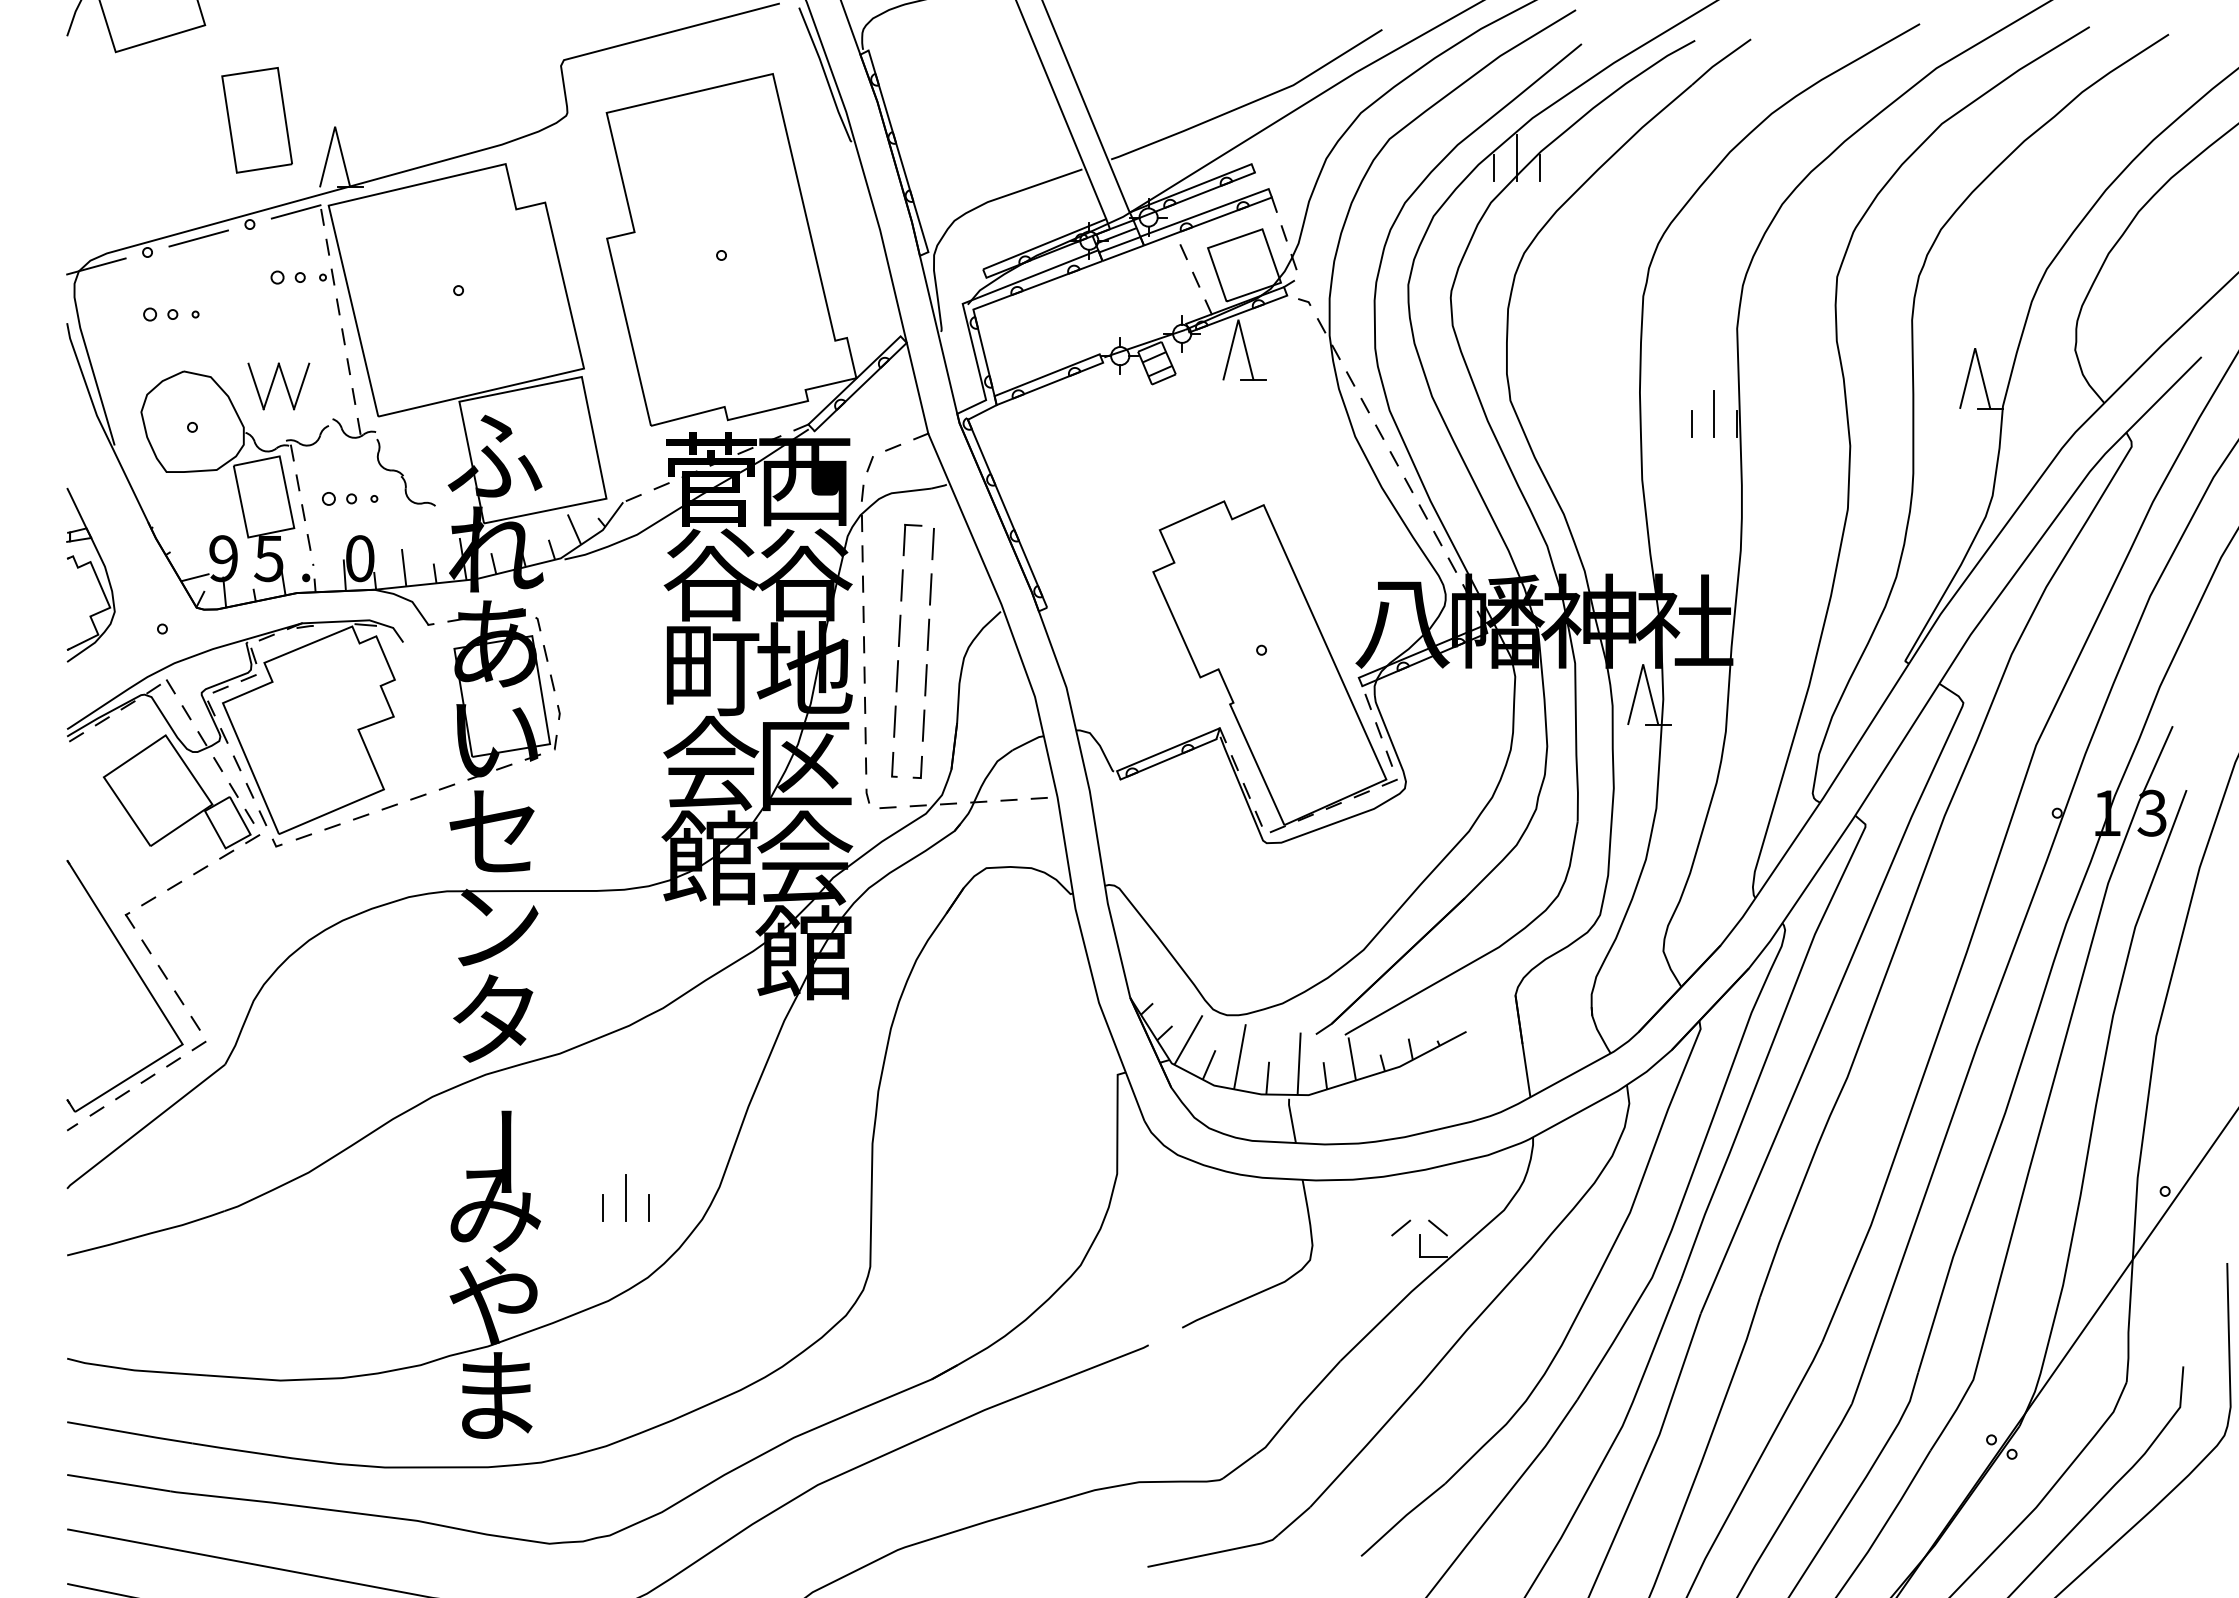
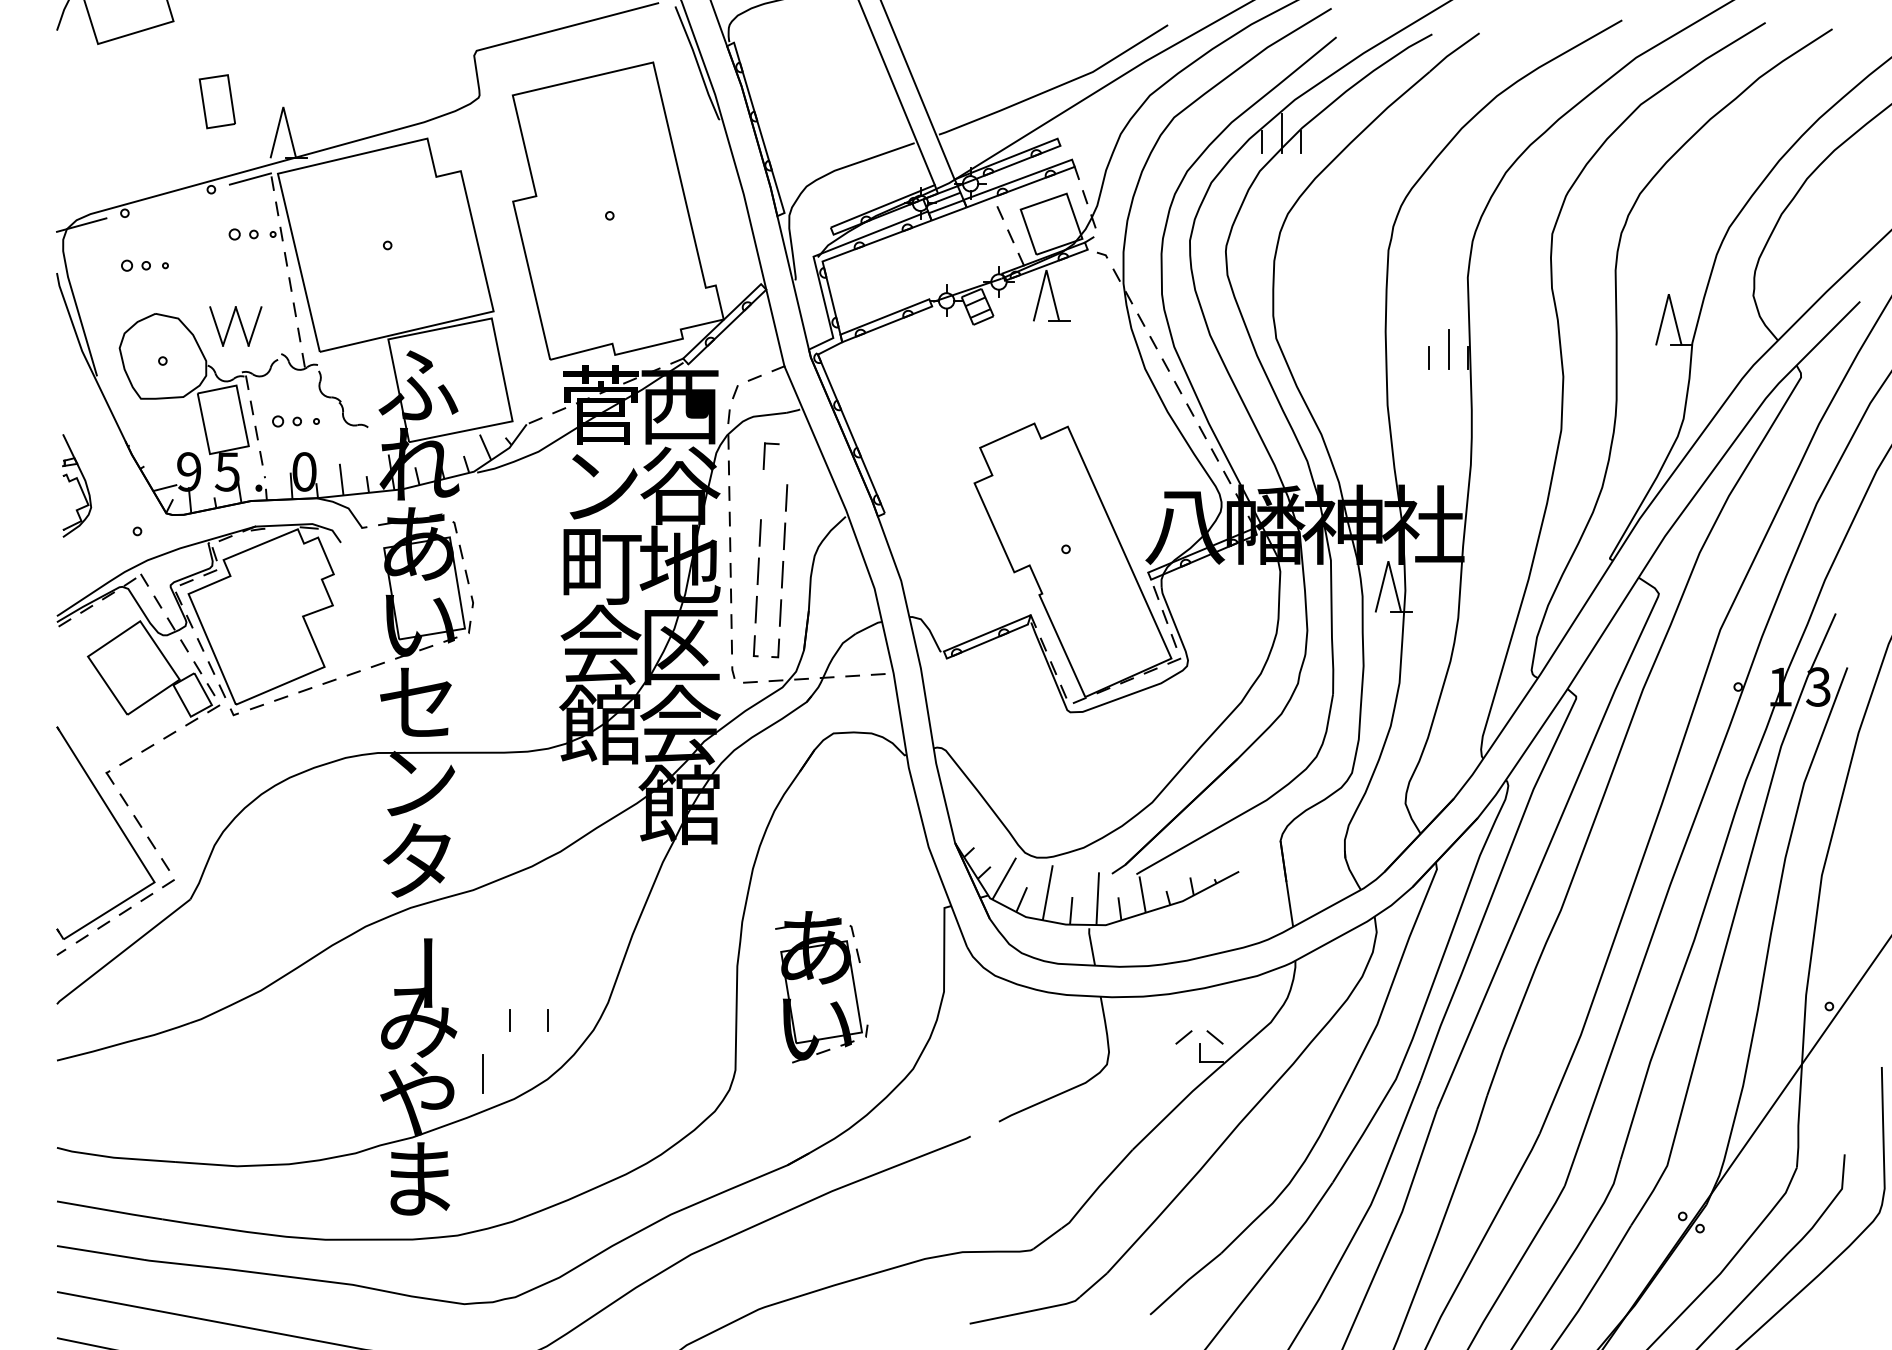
part: (256, 120) -> (216, 101), size x0.6
line: (198, 238) -> (167, 201), removed
line: (932, 543) -> (788, 459), removed
part: (90, 574) -> (76, 485), size x0.7
text: (710, 574) -> (600, 485), 谷 -> ン
line: (901, 585) -> (761, 494), removed
part: (972, 1168) -> (821, 987), added
line: (625, 1197) -> (483, 1073), moved

